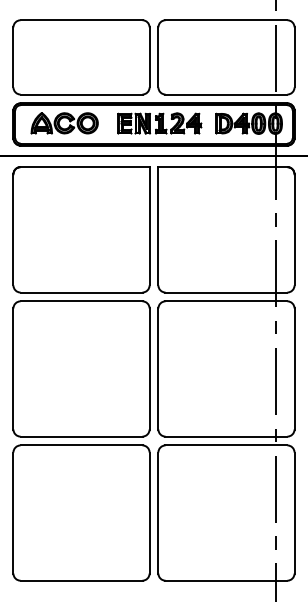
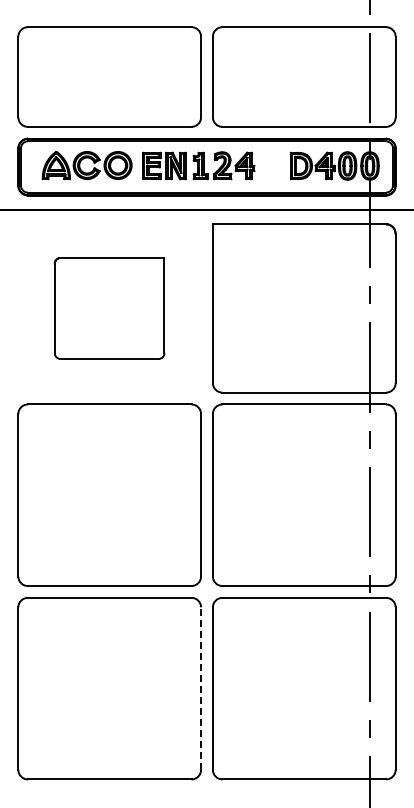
part: (159, 123) -> (198, 165), moved
part: (81, 229) -> (109, 308), size x0.6
line: (149, 512) -> (201, 688), solid -> dashed

